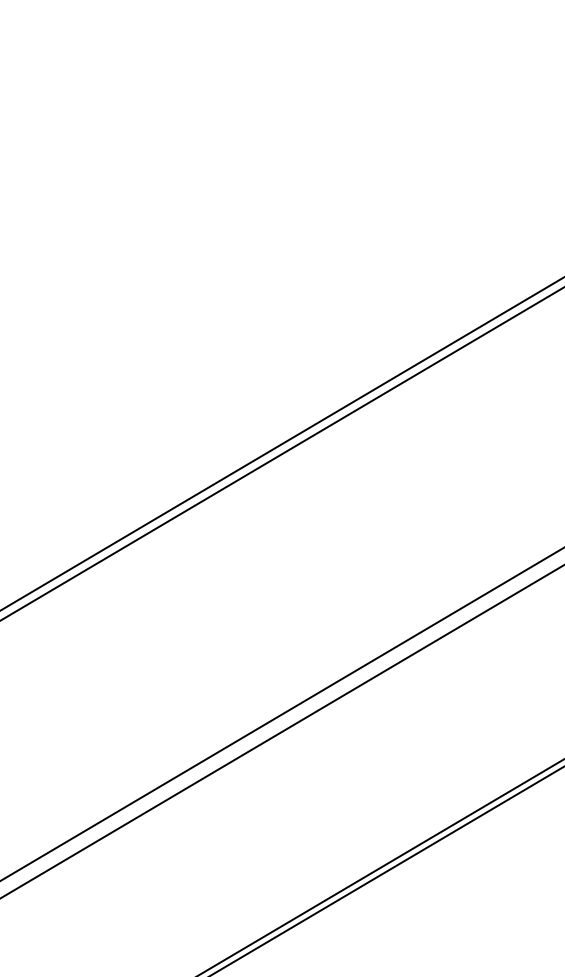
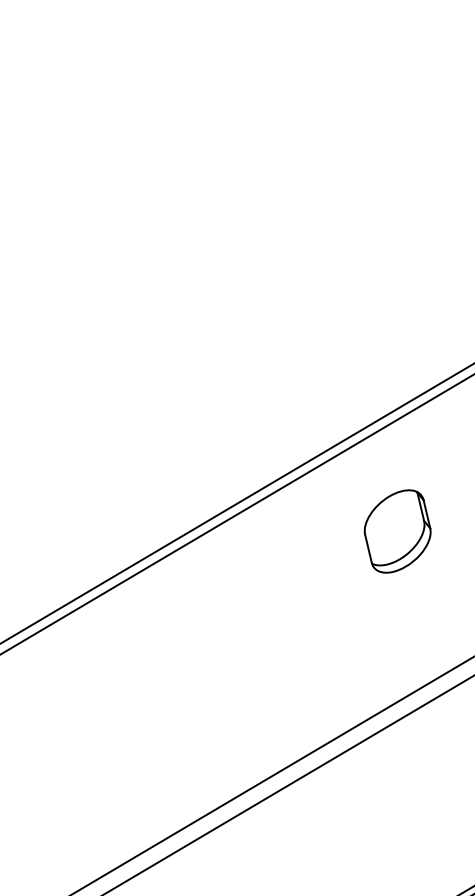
part: (351, 516) -> (397, 531), added

